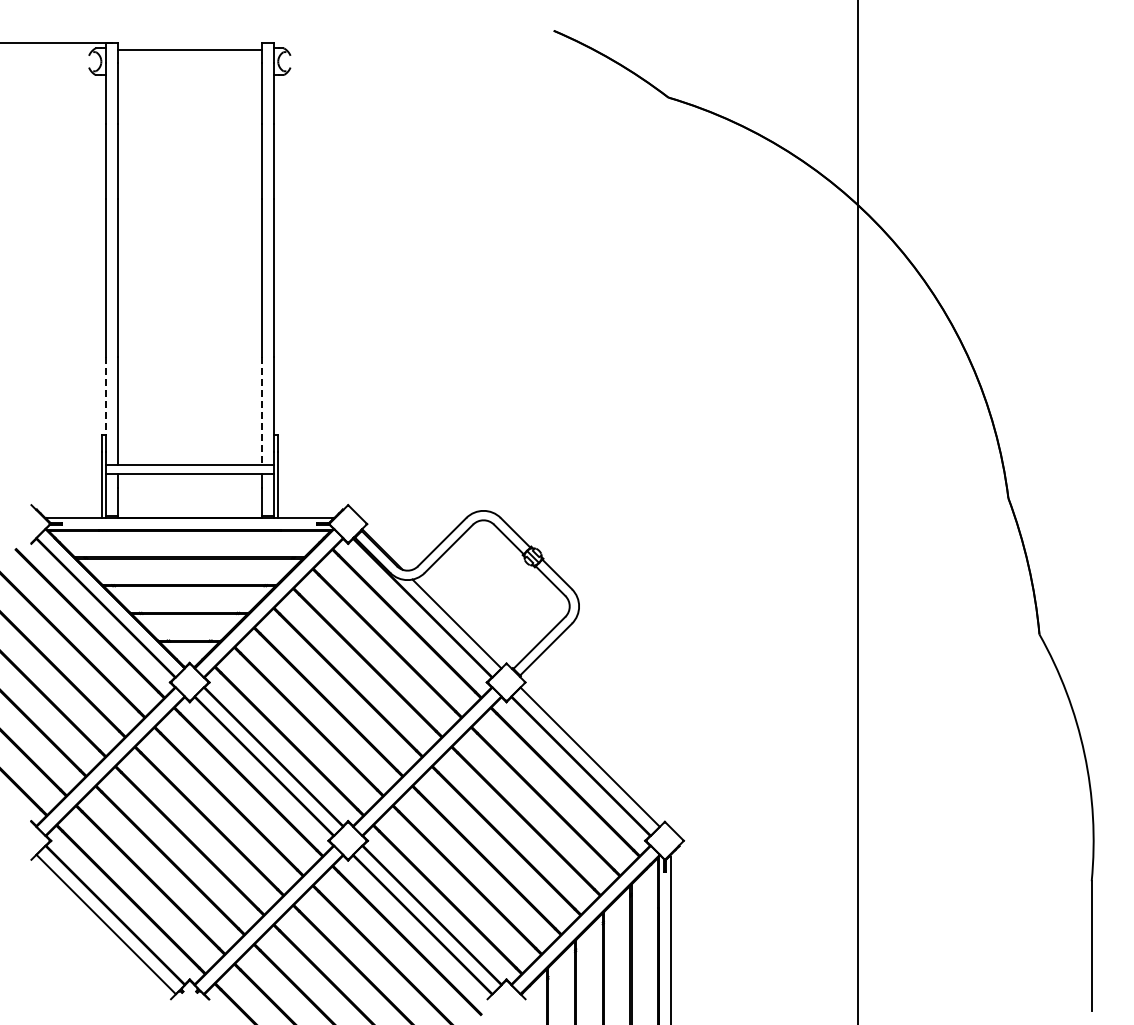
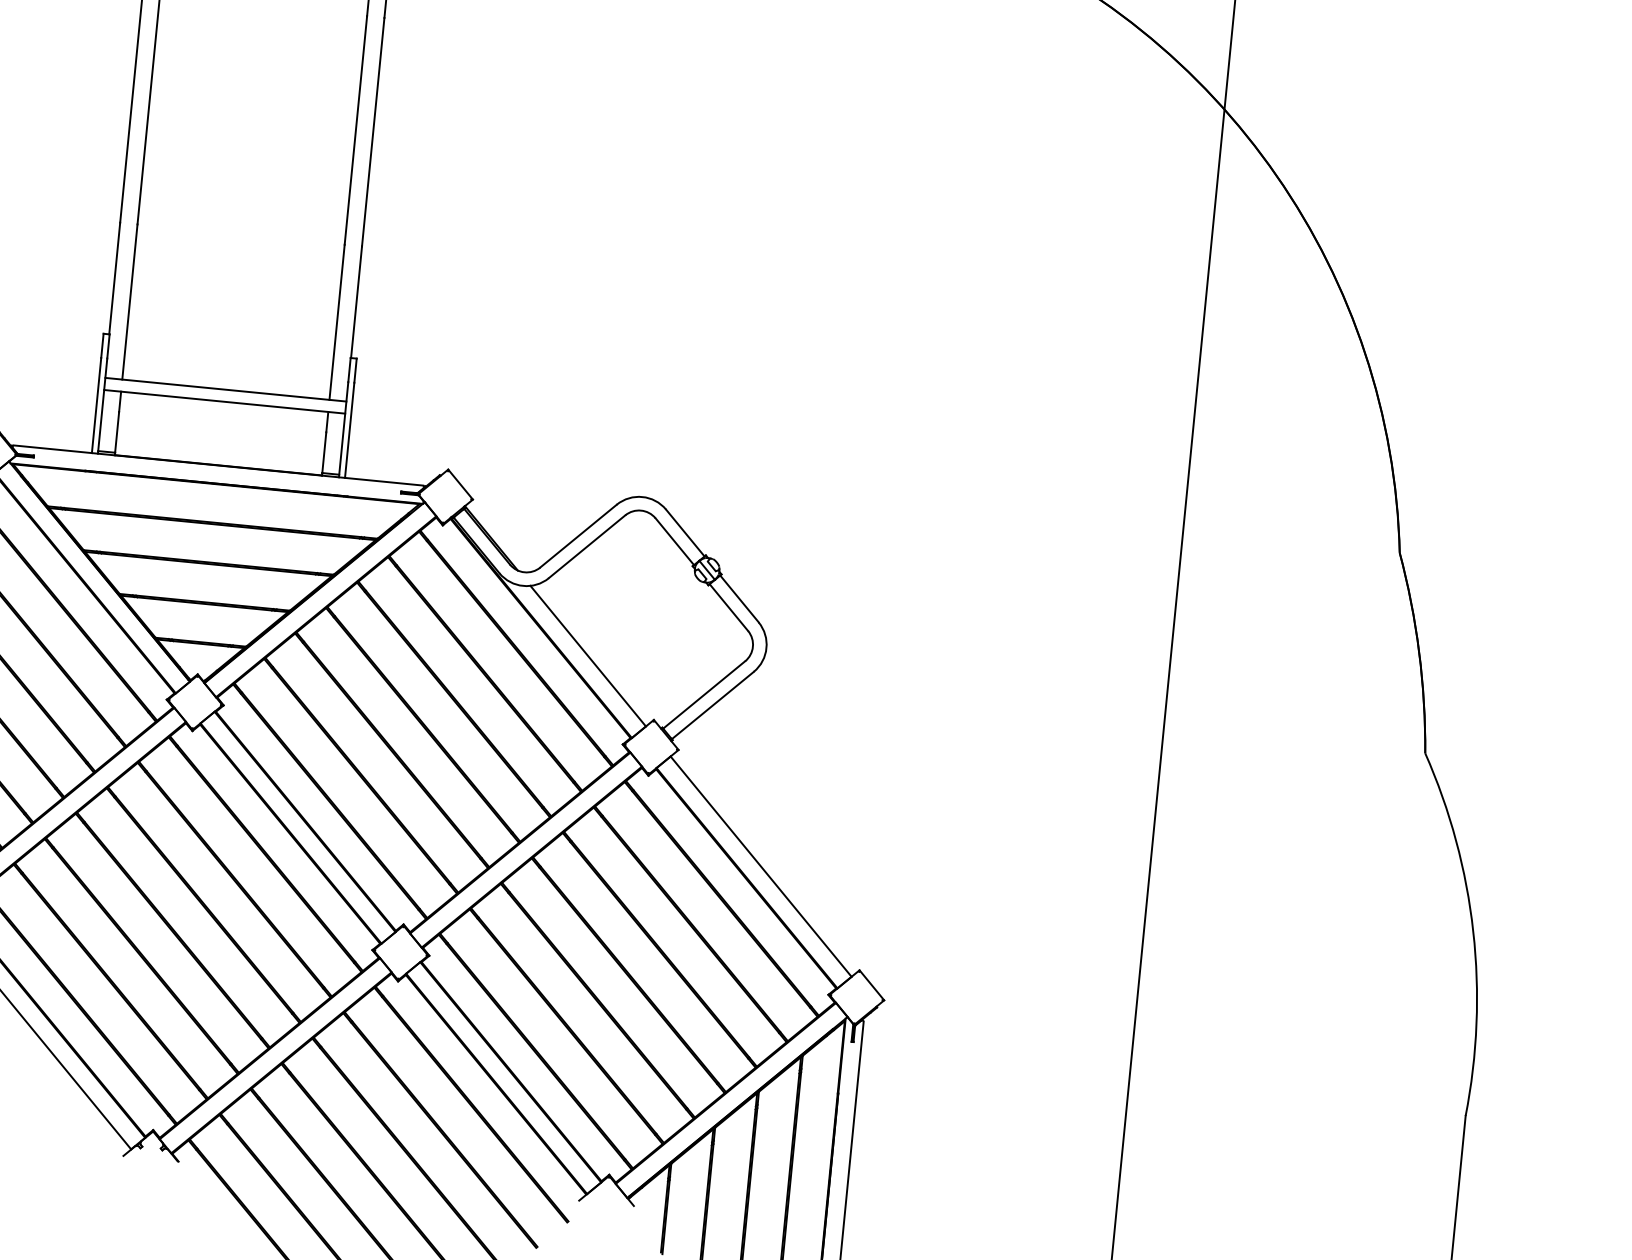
line: (105, 396) -> (114, 278), dashed -> solid
line: (261, 411) -> (336, 322), dashed -> solid

